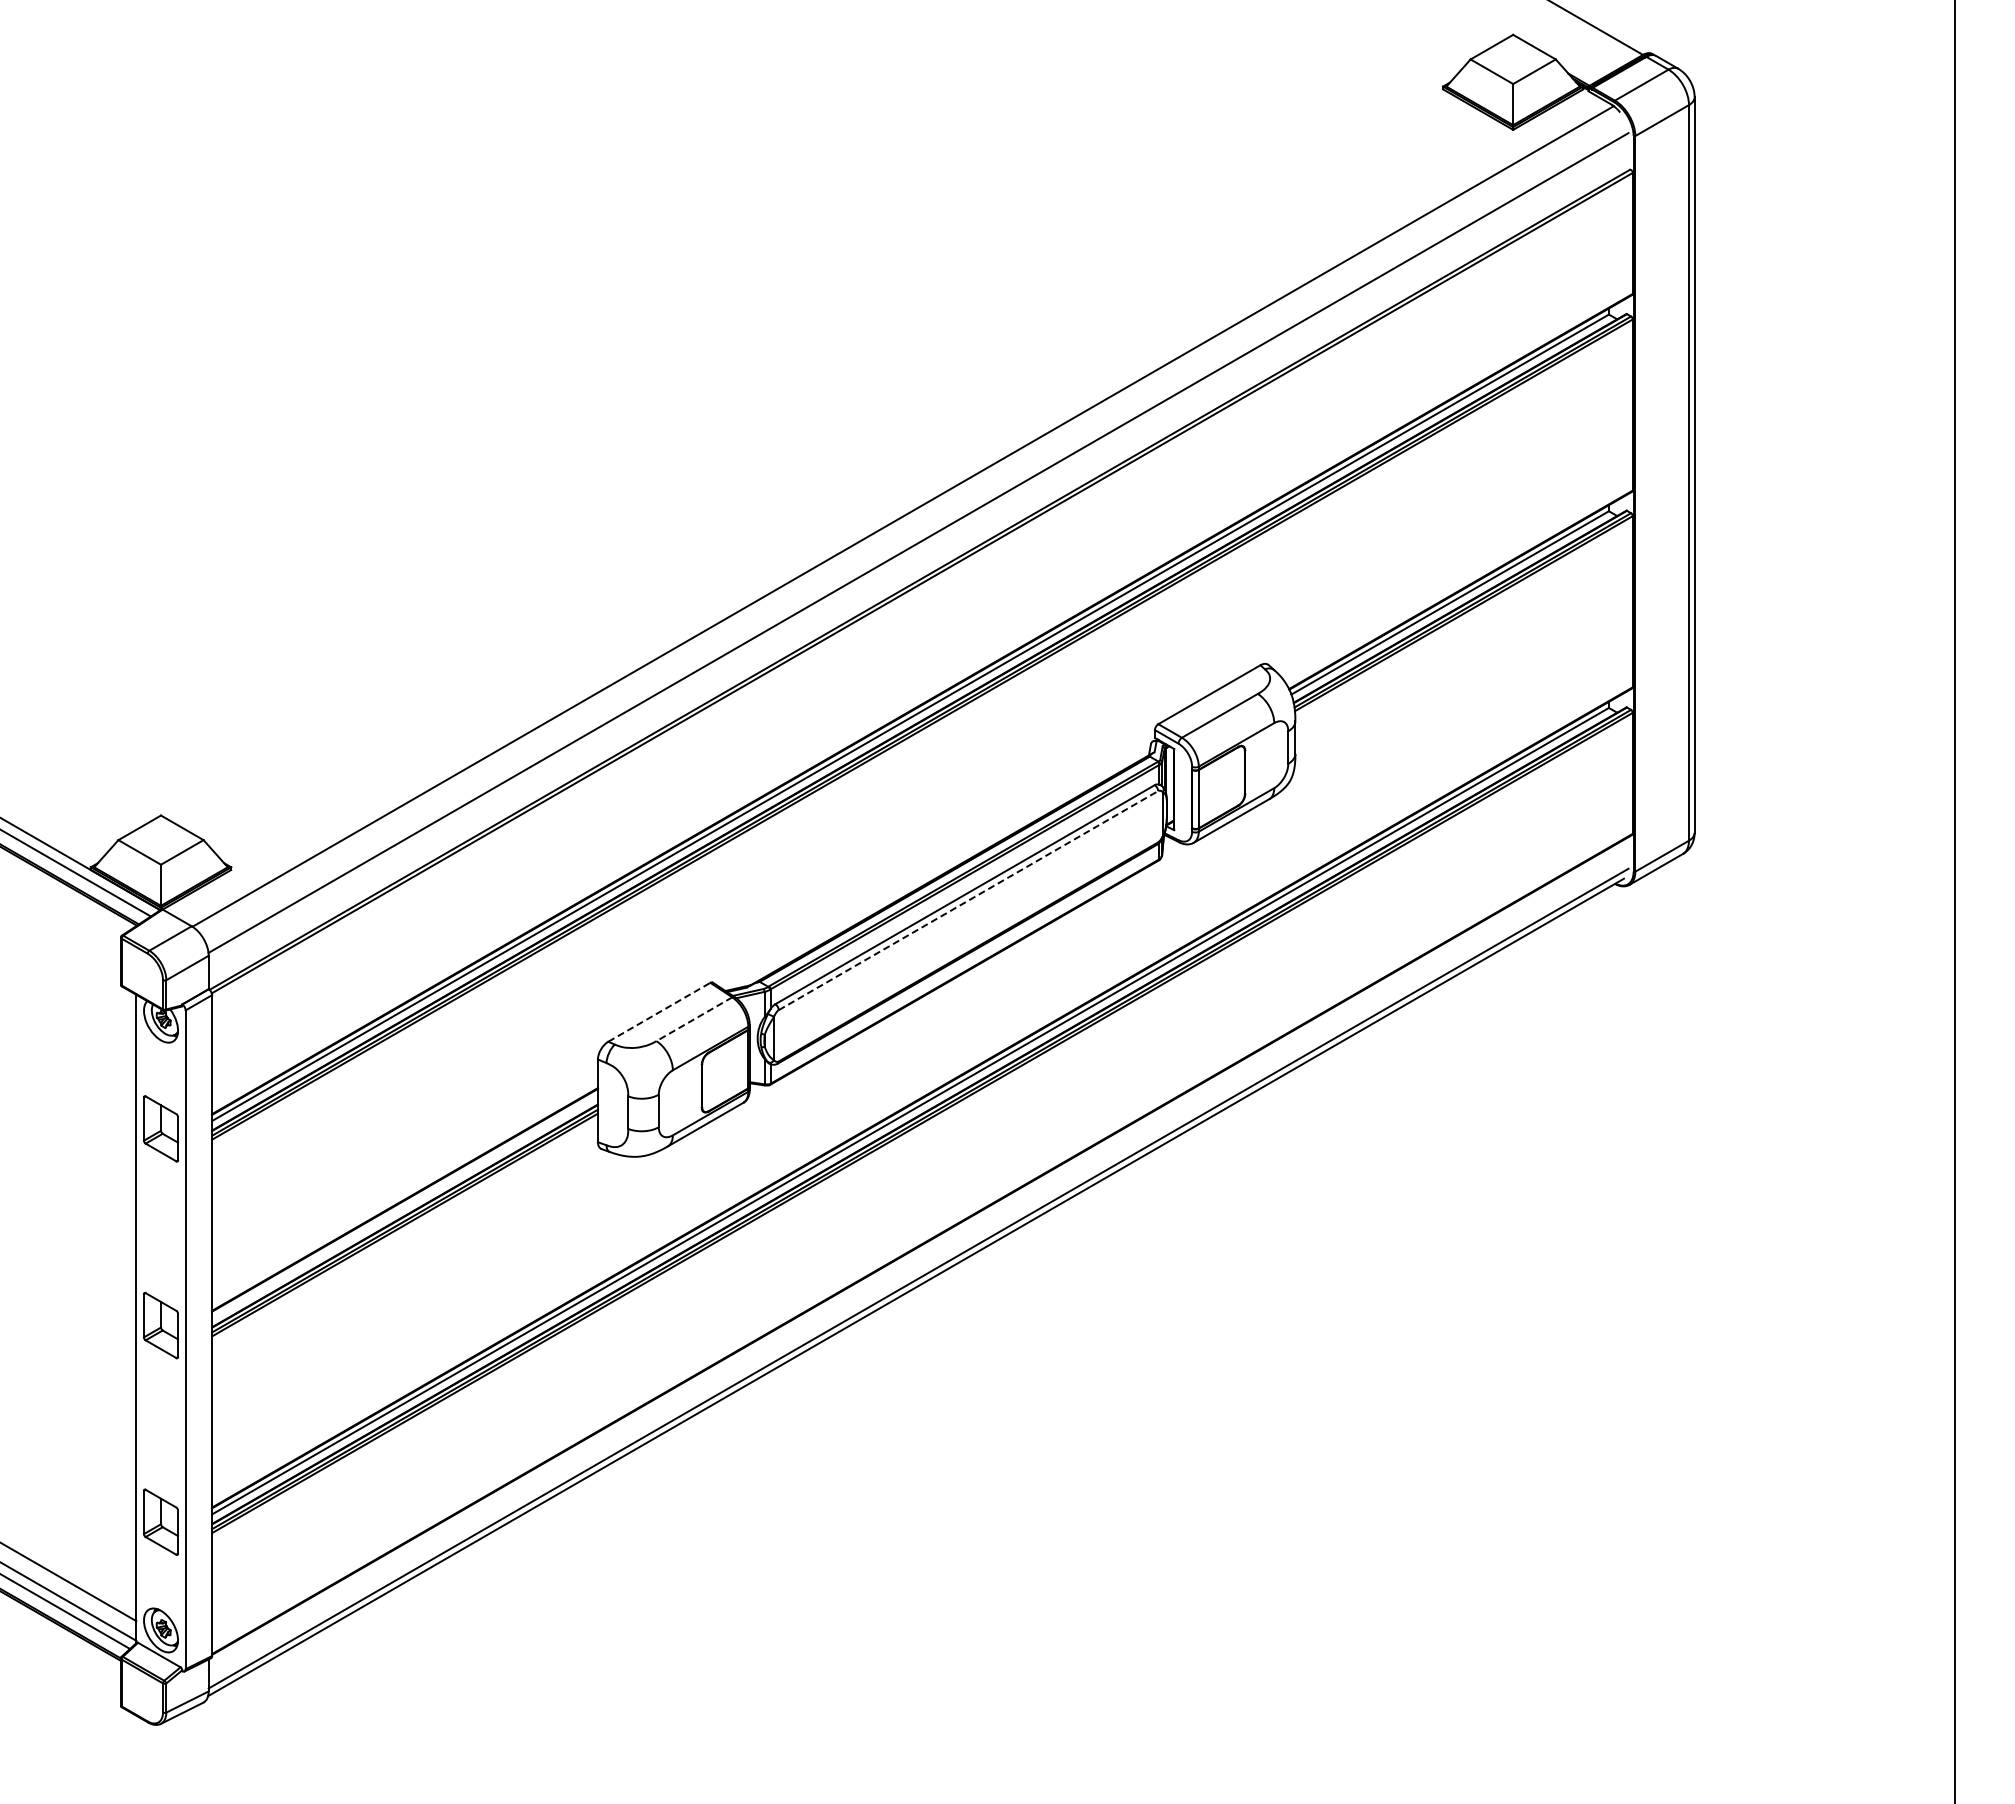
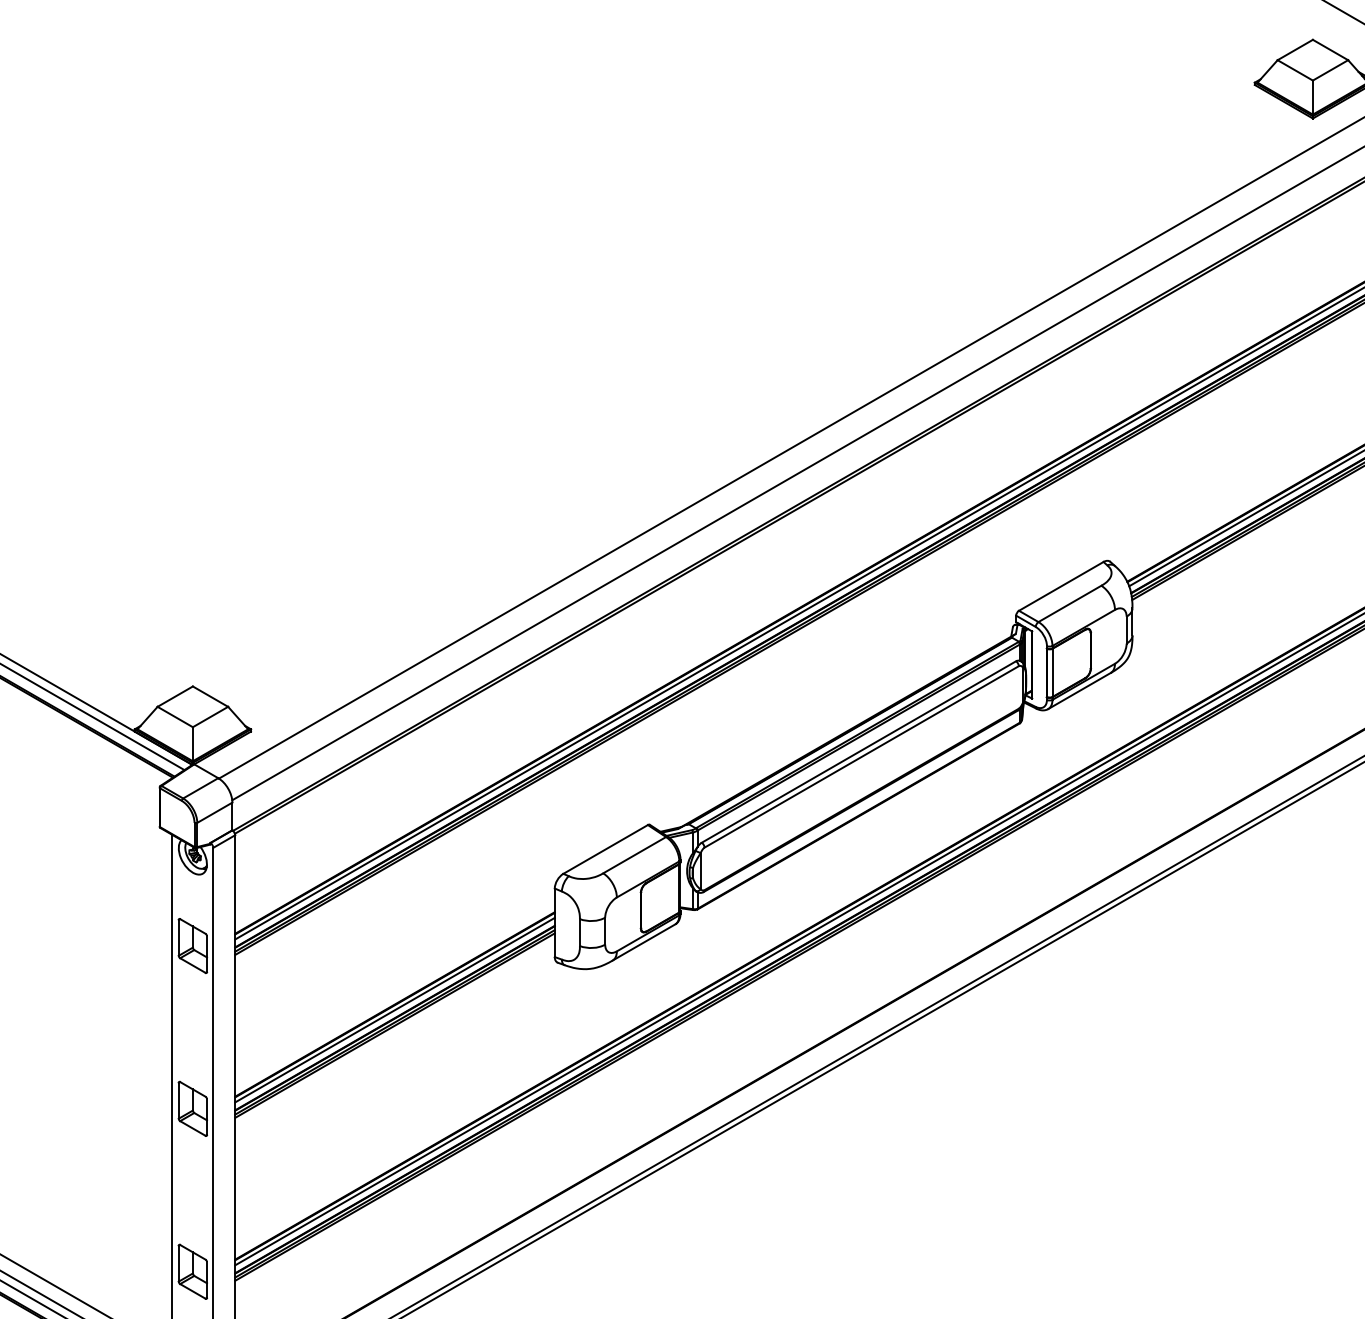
line: (968, 900) -> (861, 756), dashed -> solid
line: (659, 1012) -> (605, 849), dashed -> solid
line: (694, 1019) -> (634, 855), dashed -> solid
line: (404, 1205) -> (394, 1009), added

